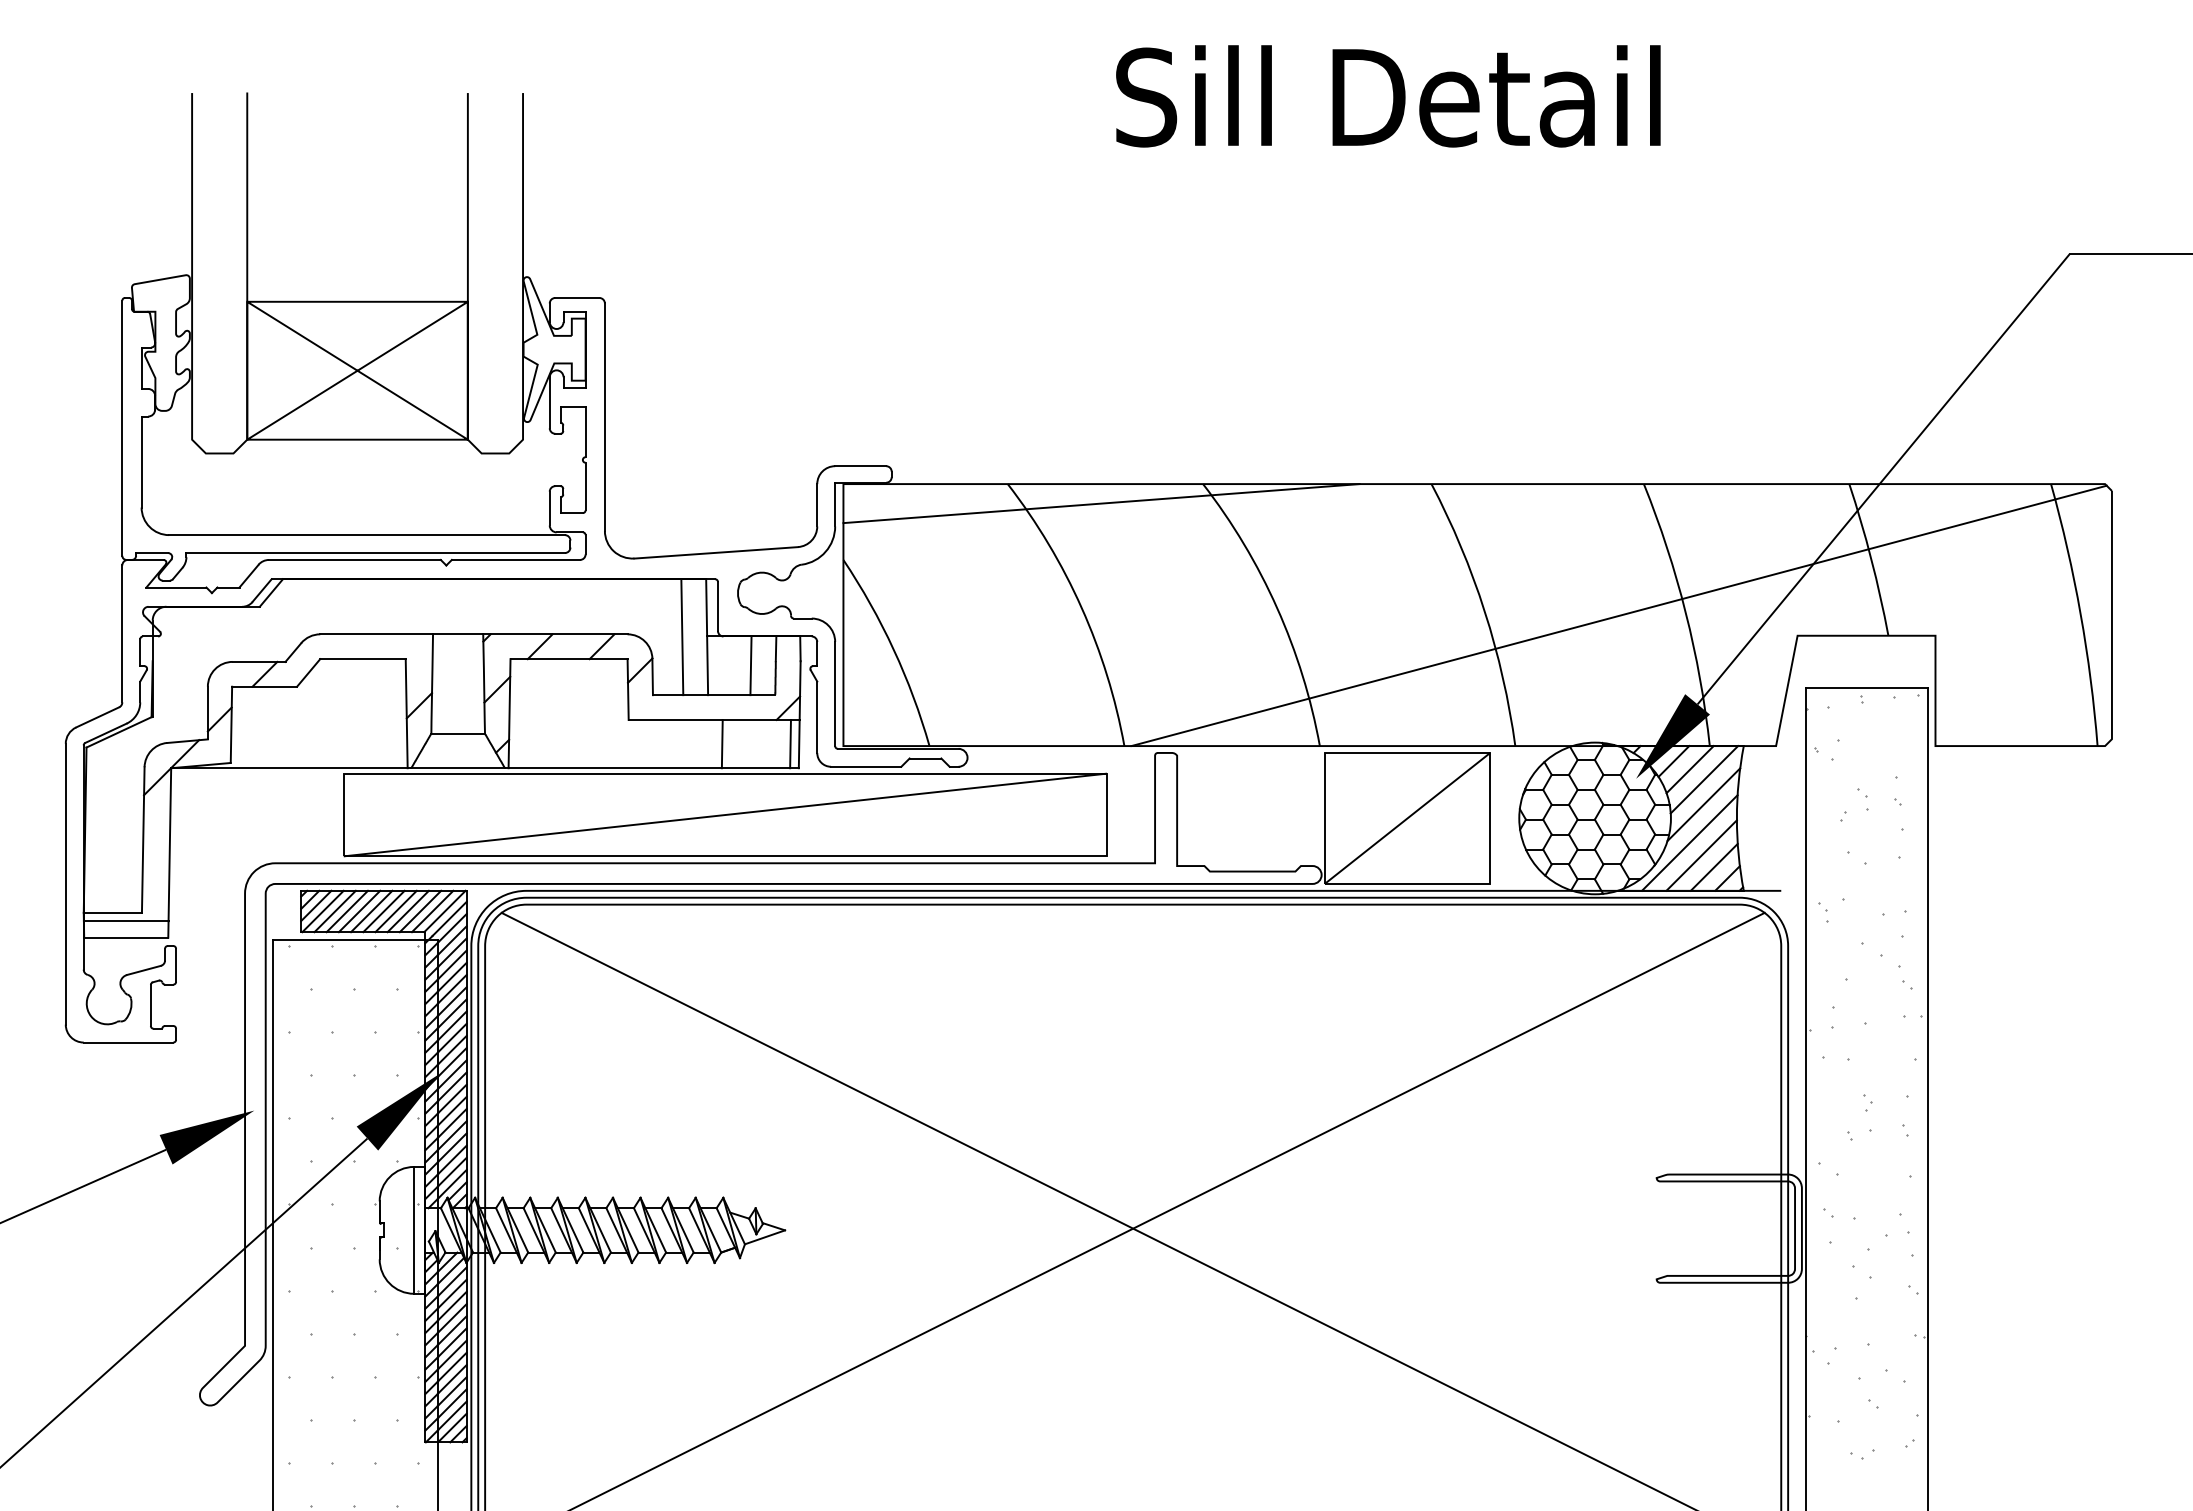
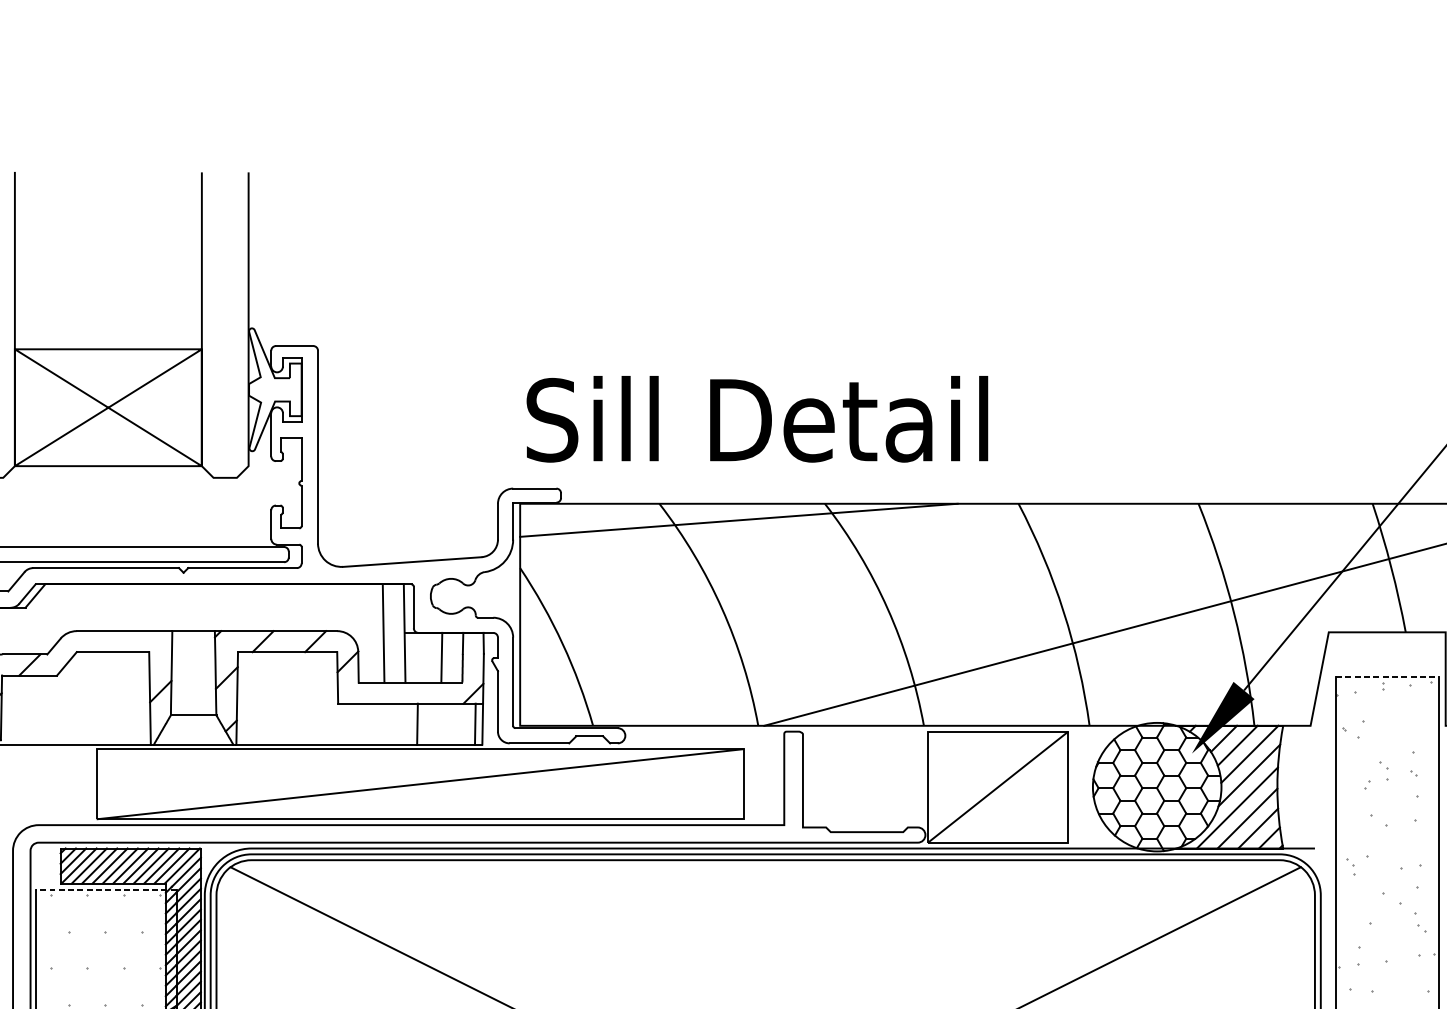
text: (1388, 96) -> (757, 419), moved
line: (1867, 688) -> (1388, 677), solid -> dashed
line: (355, 939) -> (106, 889), solid -> dashed

